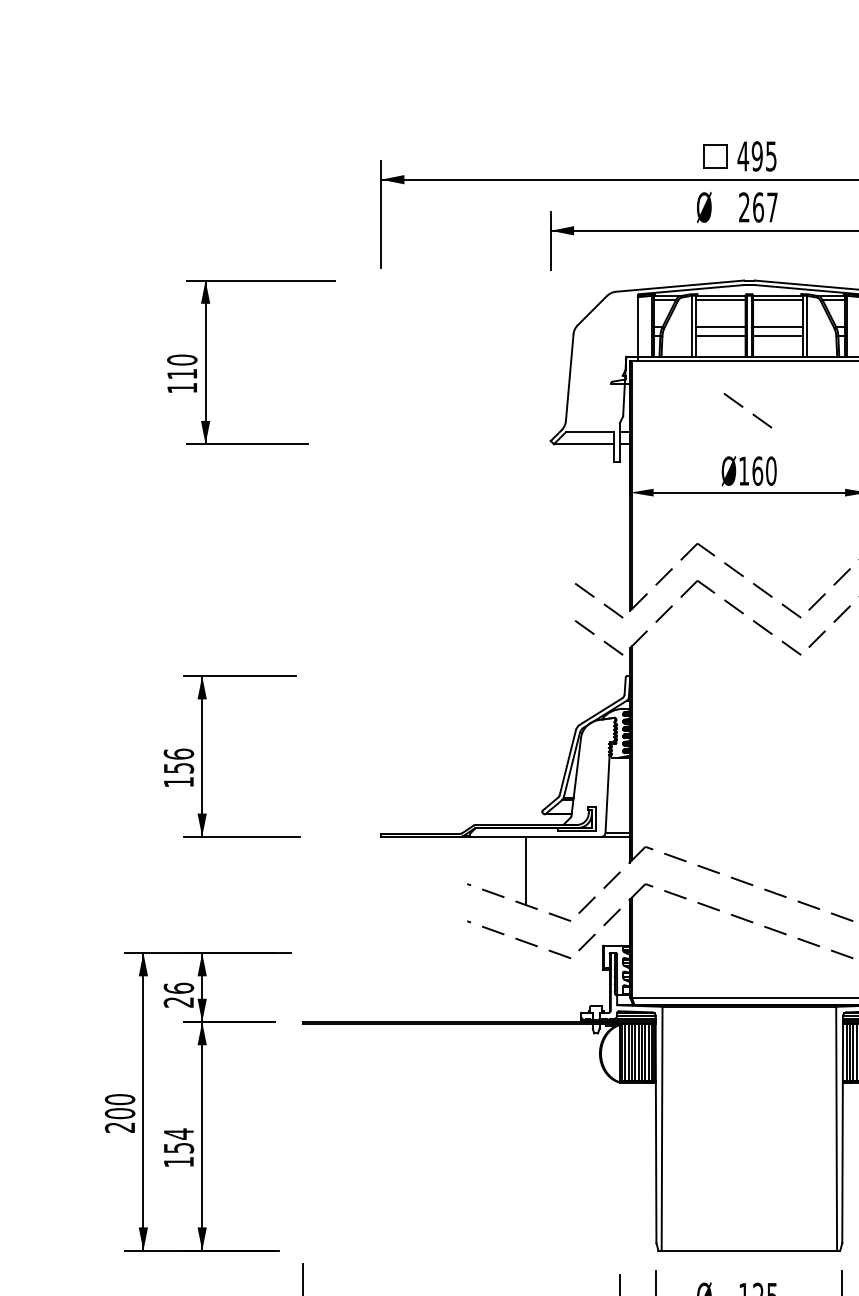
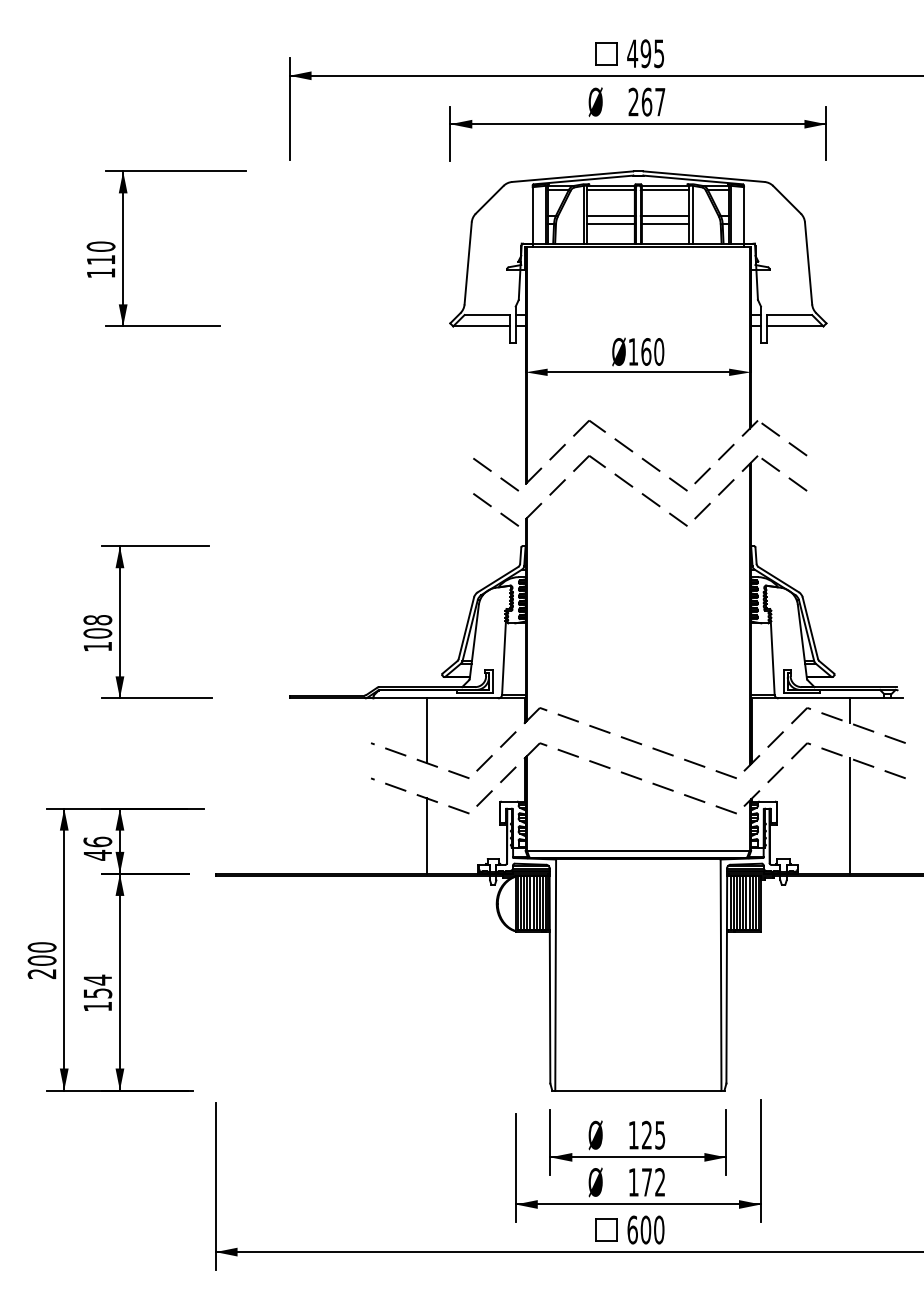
line: (752, 414) -> (641, 298), removed
text: (178, 760) -> (97, 626), 156 -> 108
line: (525, 981) -> (426, 835), added
text: (178, 1001) -> (97, 854), 26 -> 46

